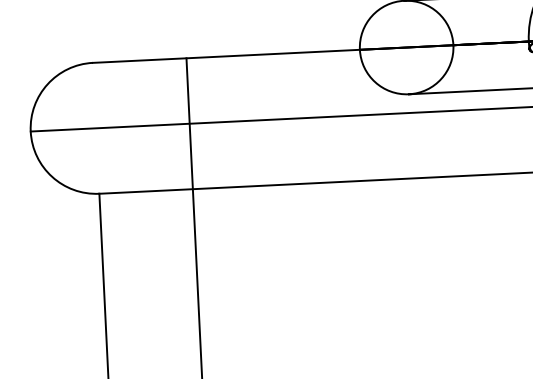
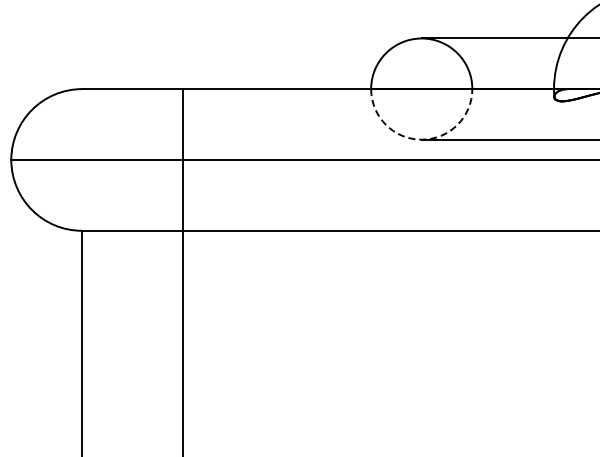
arc: (408, 94) -> (421, 139), solid -> dashed

